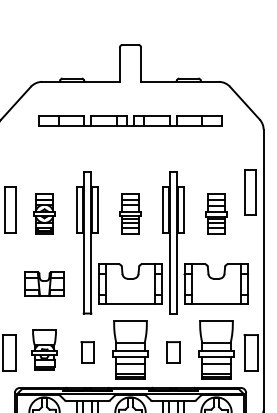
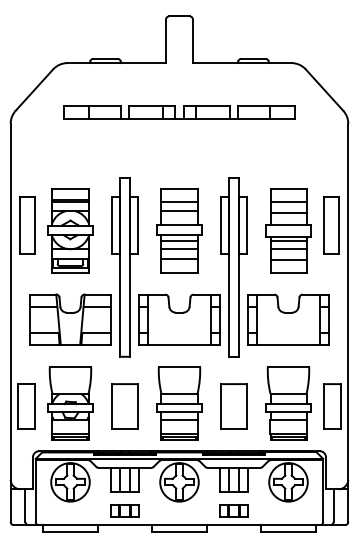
part: (250, 192) -> (331, 225), moved
part: (44, 213) -> (70, 230), size x1.67
part: (130, 213) -> (179, 230), size x1.67
part: (216, 213) -> (288, 230), size x1.67
part: (44, 284) -> (70, 319), size x1.67
part: (44, 350) -> (70, 403), size x1.43
part: (87, 352) -> (124, 406), size x1.67
part: (173, 352) -> (233, 406), size x1.67

